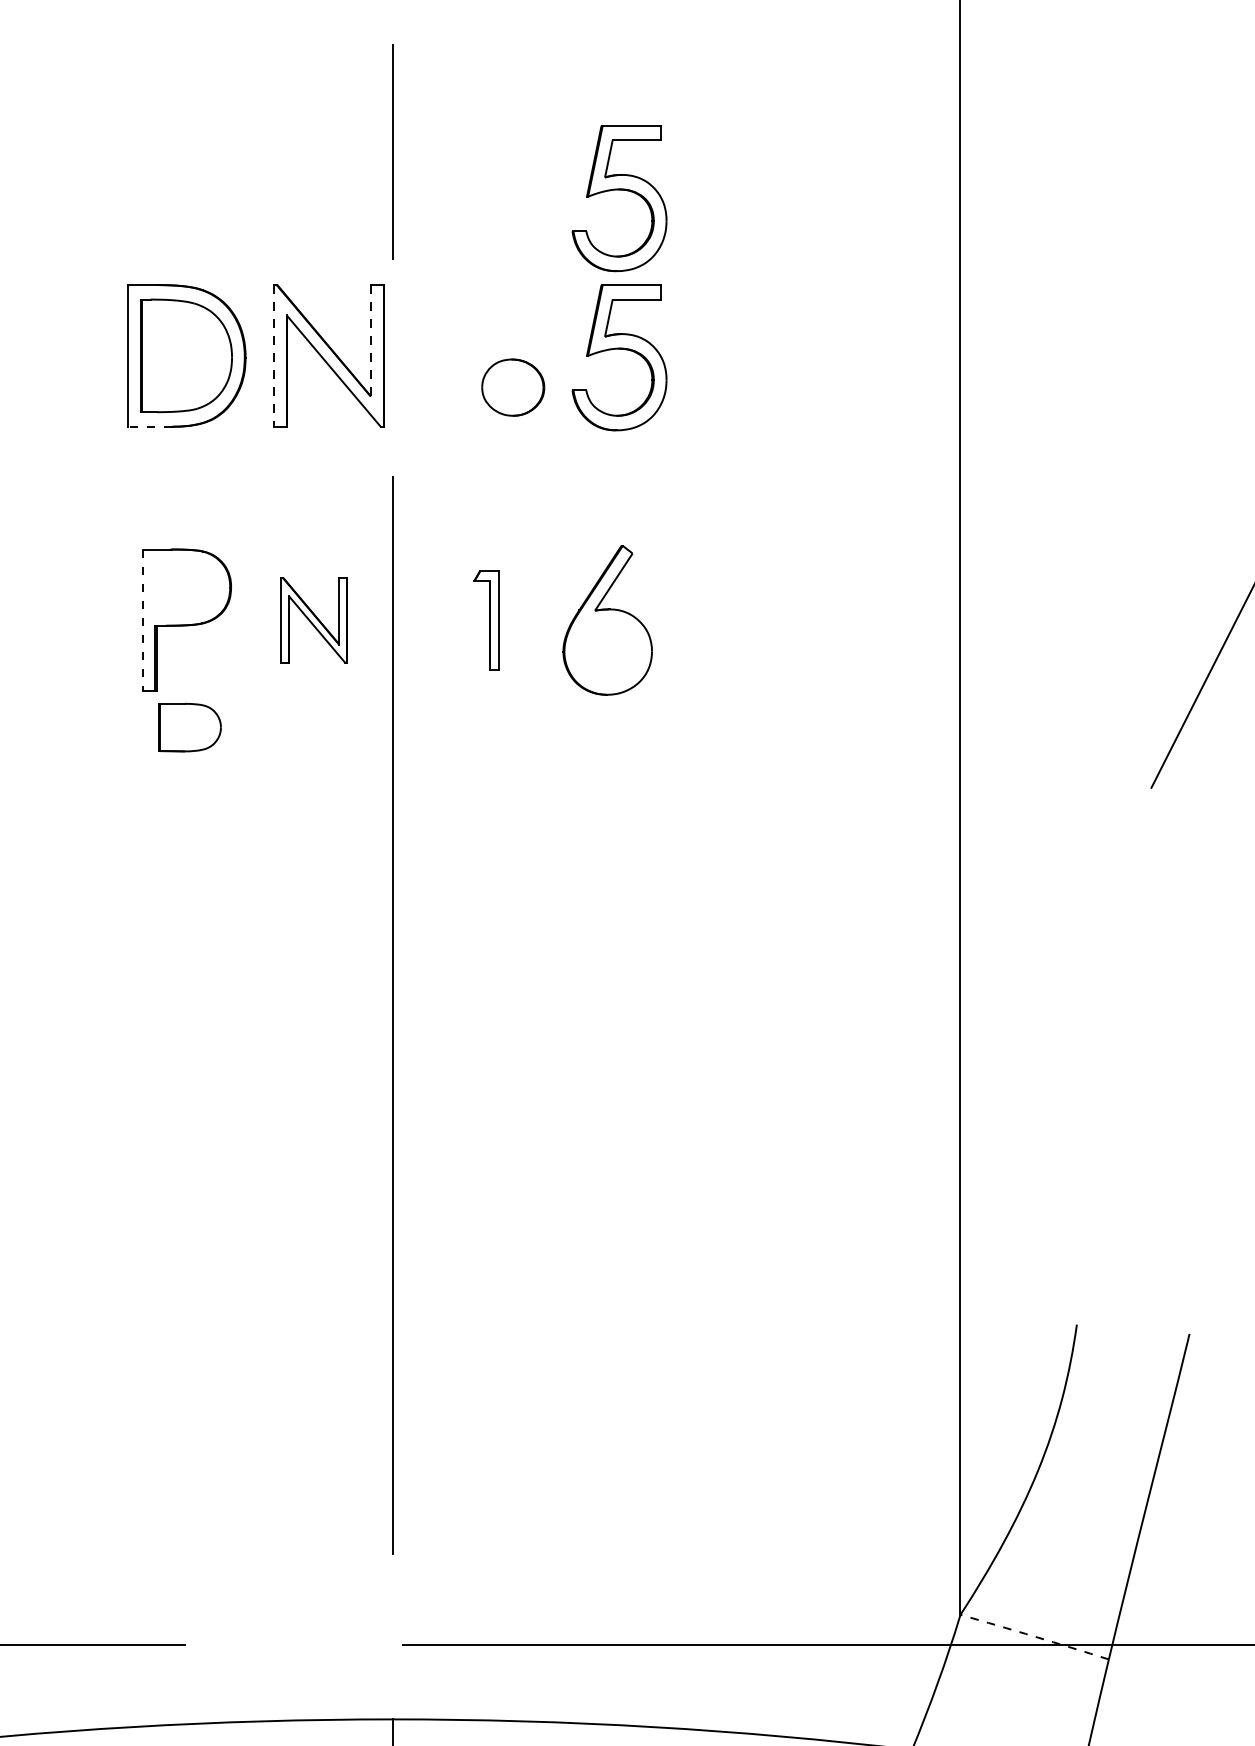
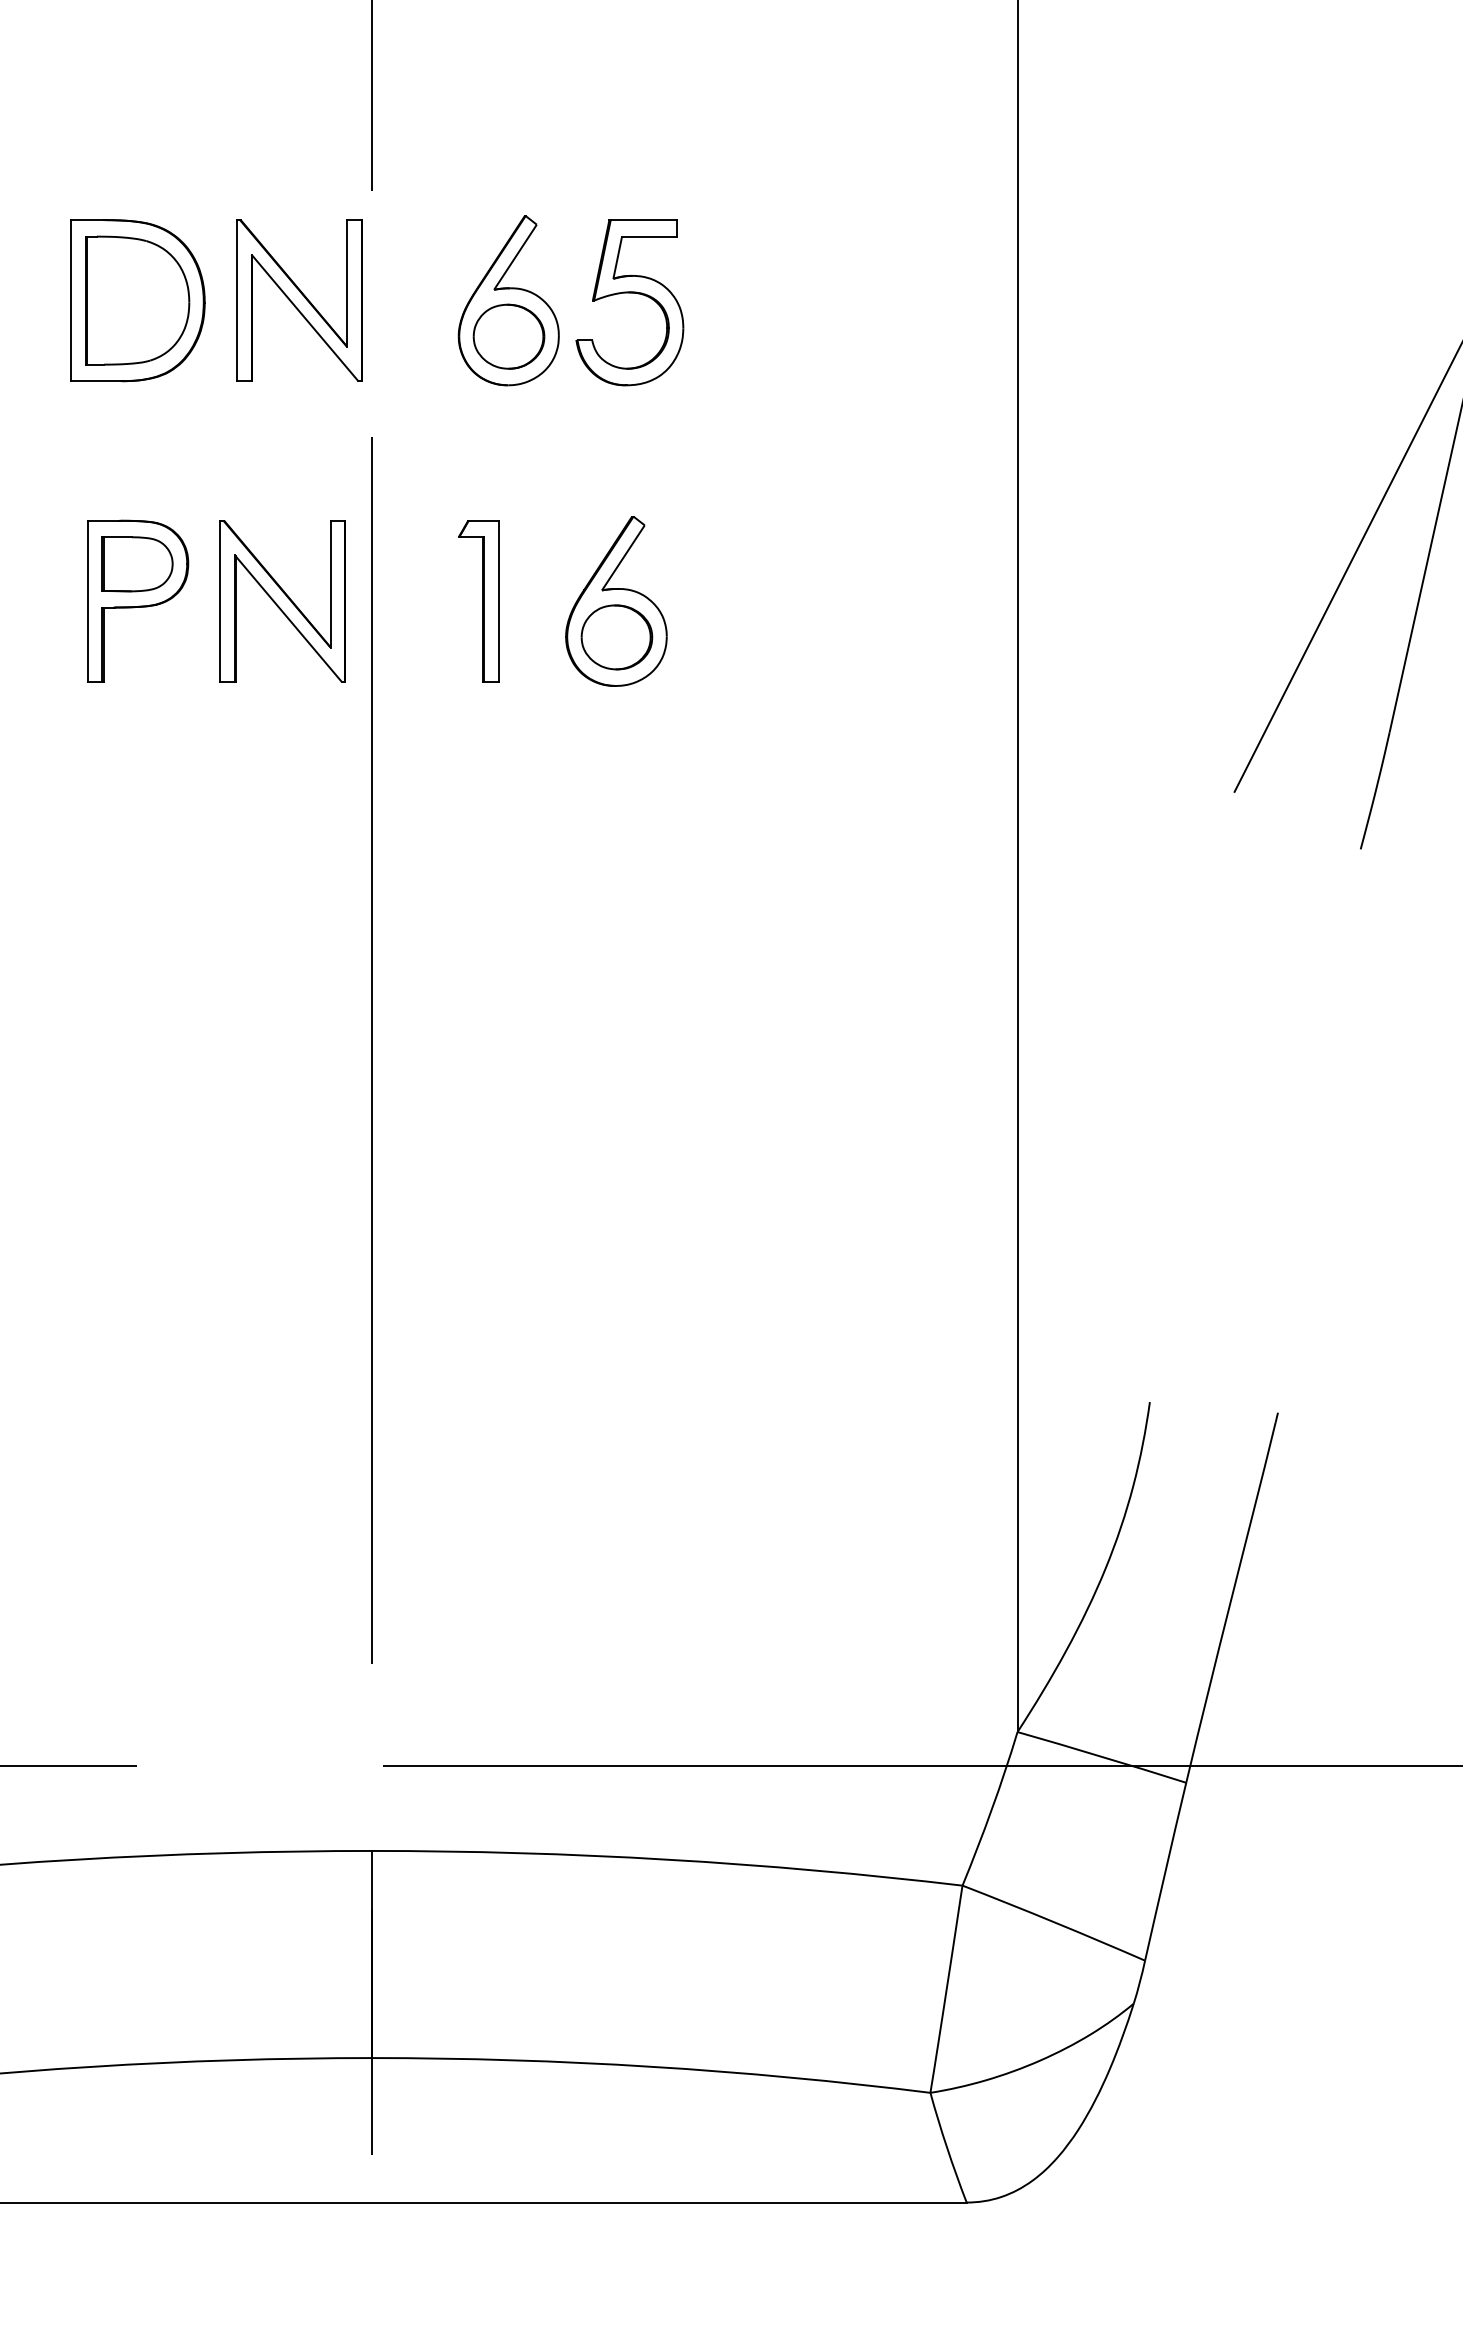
part: (619, 190) -> (629, 112), removed
line: (371, 340) -> (347, 283), dashed -> solid
line: (274, 355) -> (237, 300), dashed -> solid
part: (512, 355) -> (508, 300), added
line: (149, 427) -> (95, 381), dashed -> solid
line: (142, 620) -> (87, 601), dashed -> solid
part: (314, 620) -> (282, 601), size x1.67
part: (486, 620) -> (478, 601), size x1.43
part: (607, 652) -> (616, 637), added
part: (190, 727) -> (137, 564), moved
arc: (1035, 1636) -> (1102, 1756), dashed -> solid

